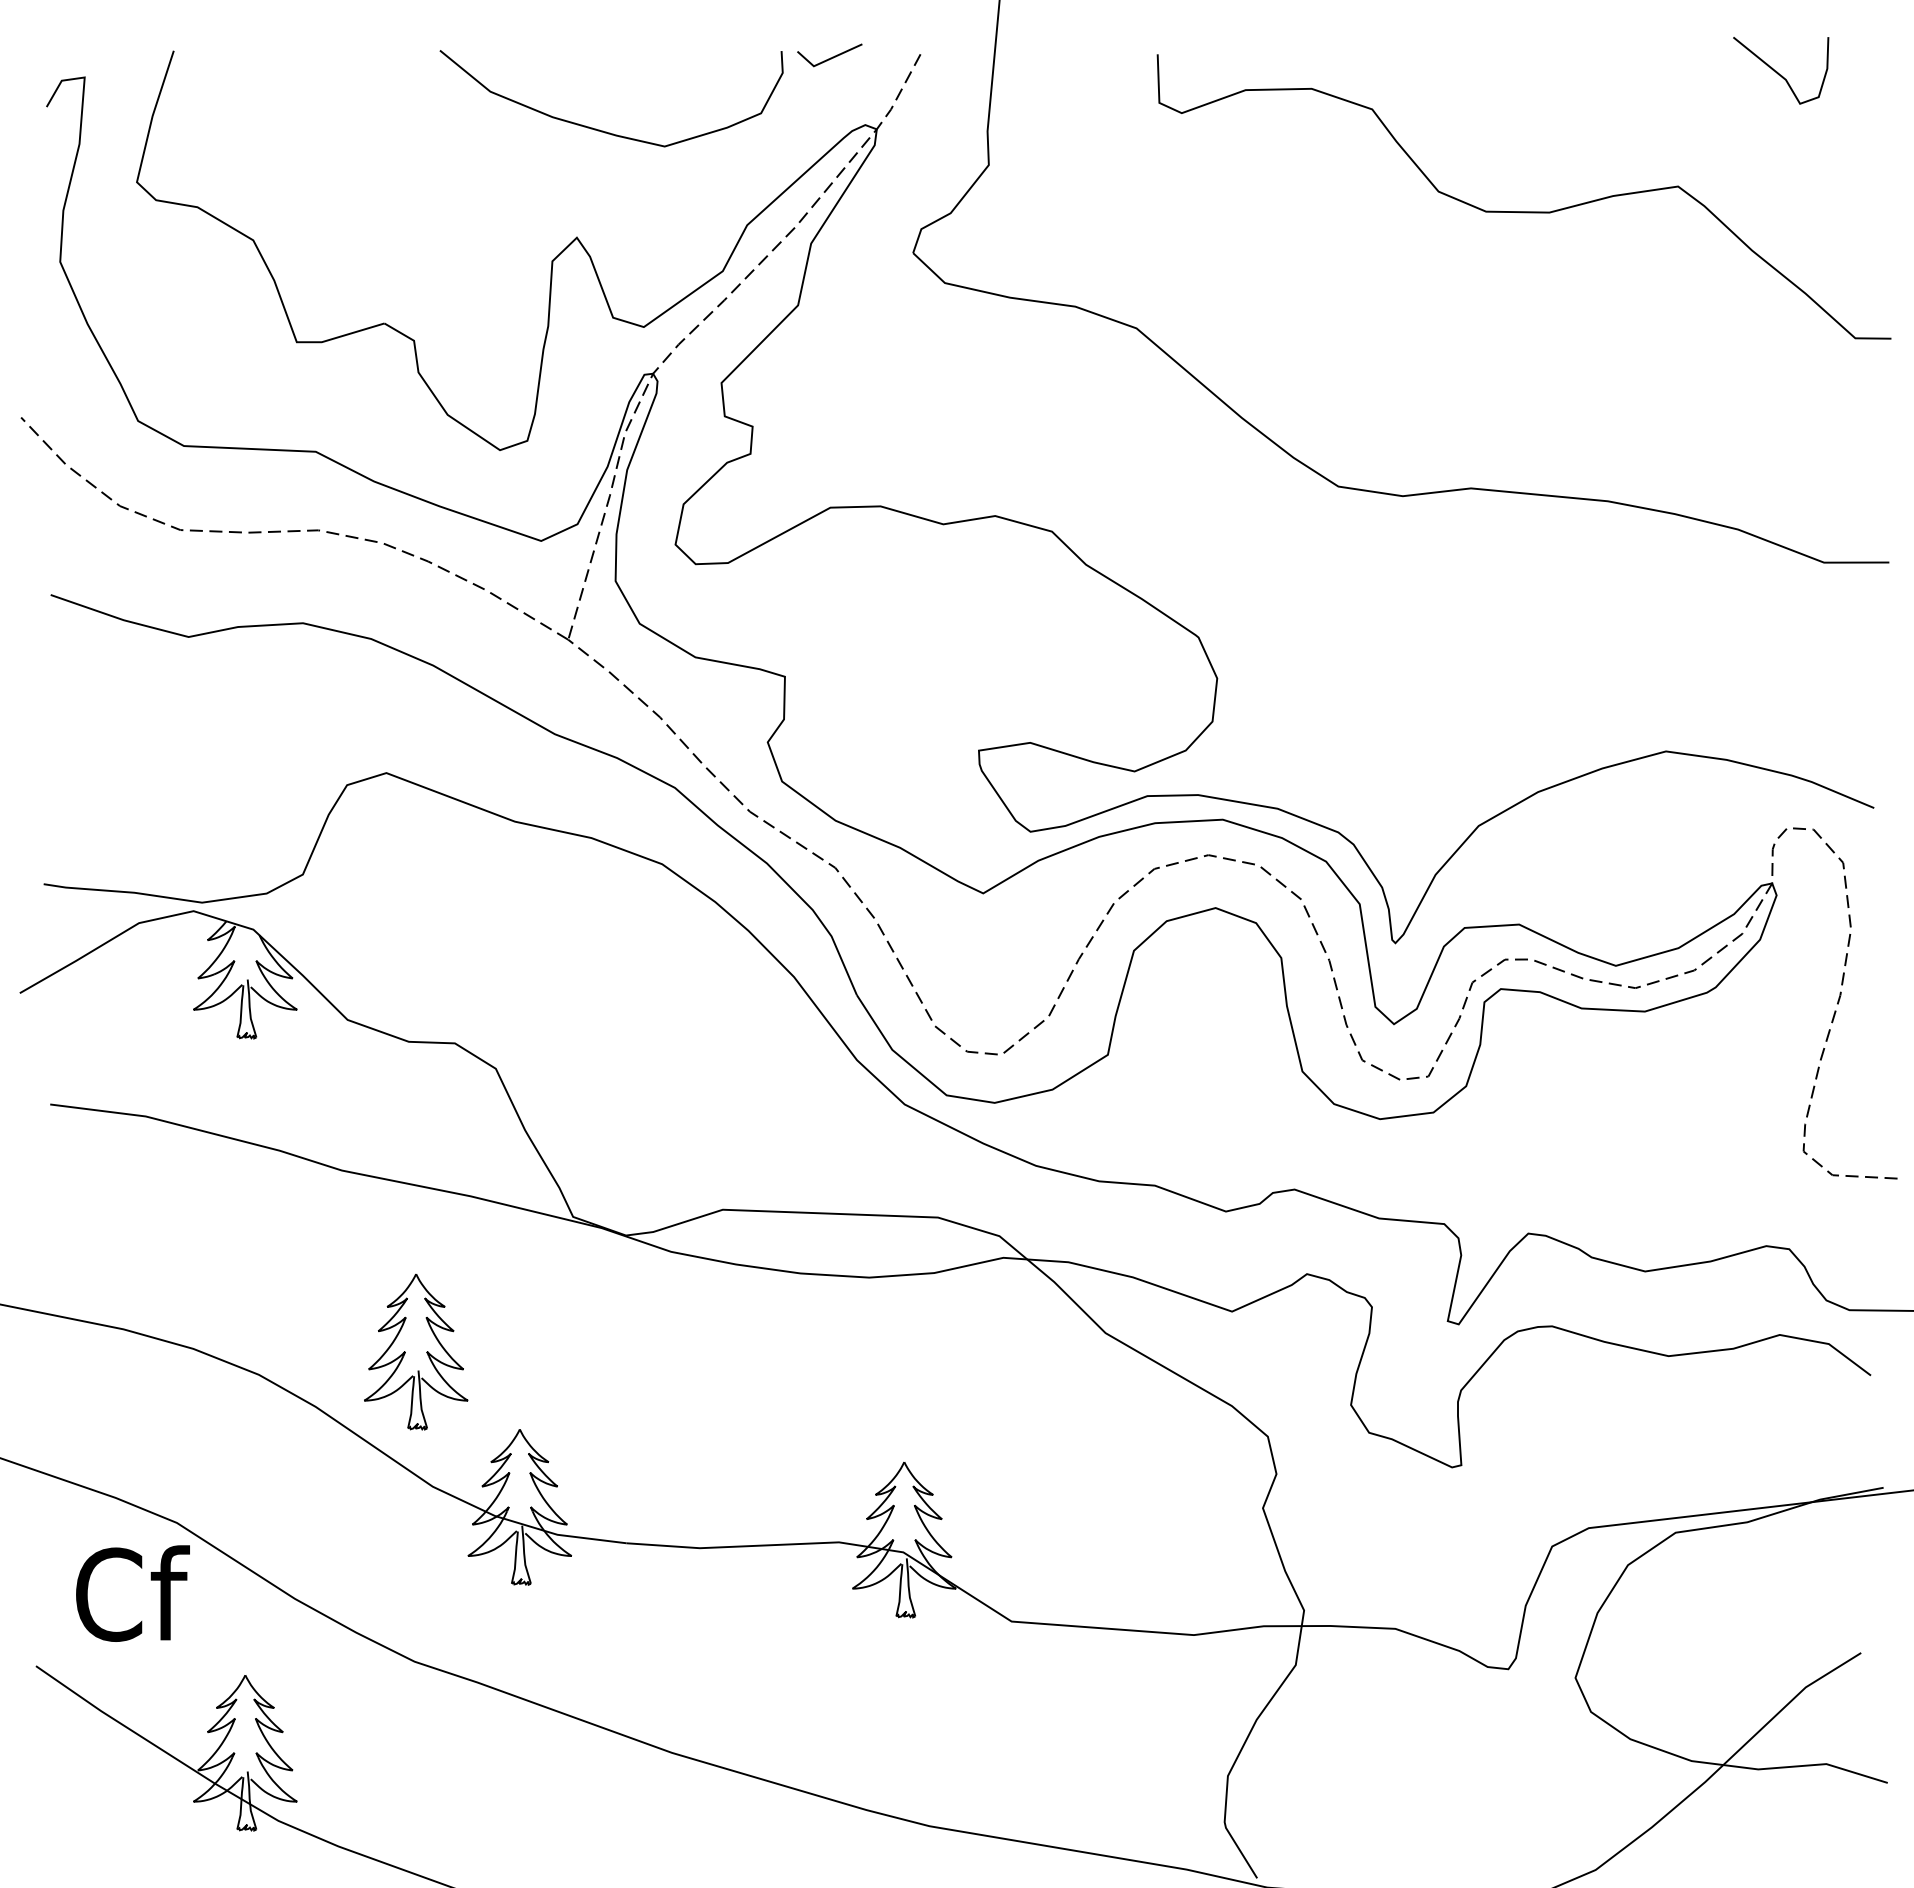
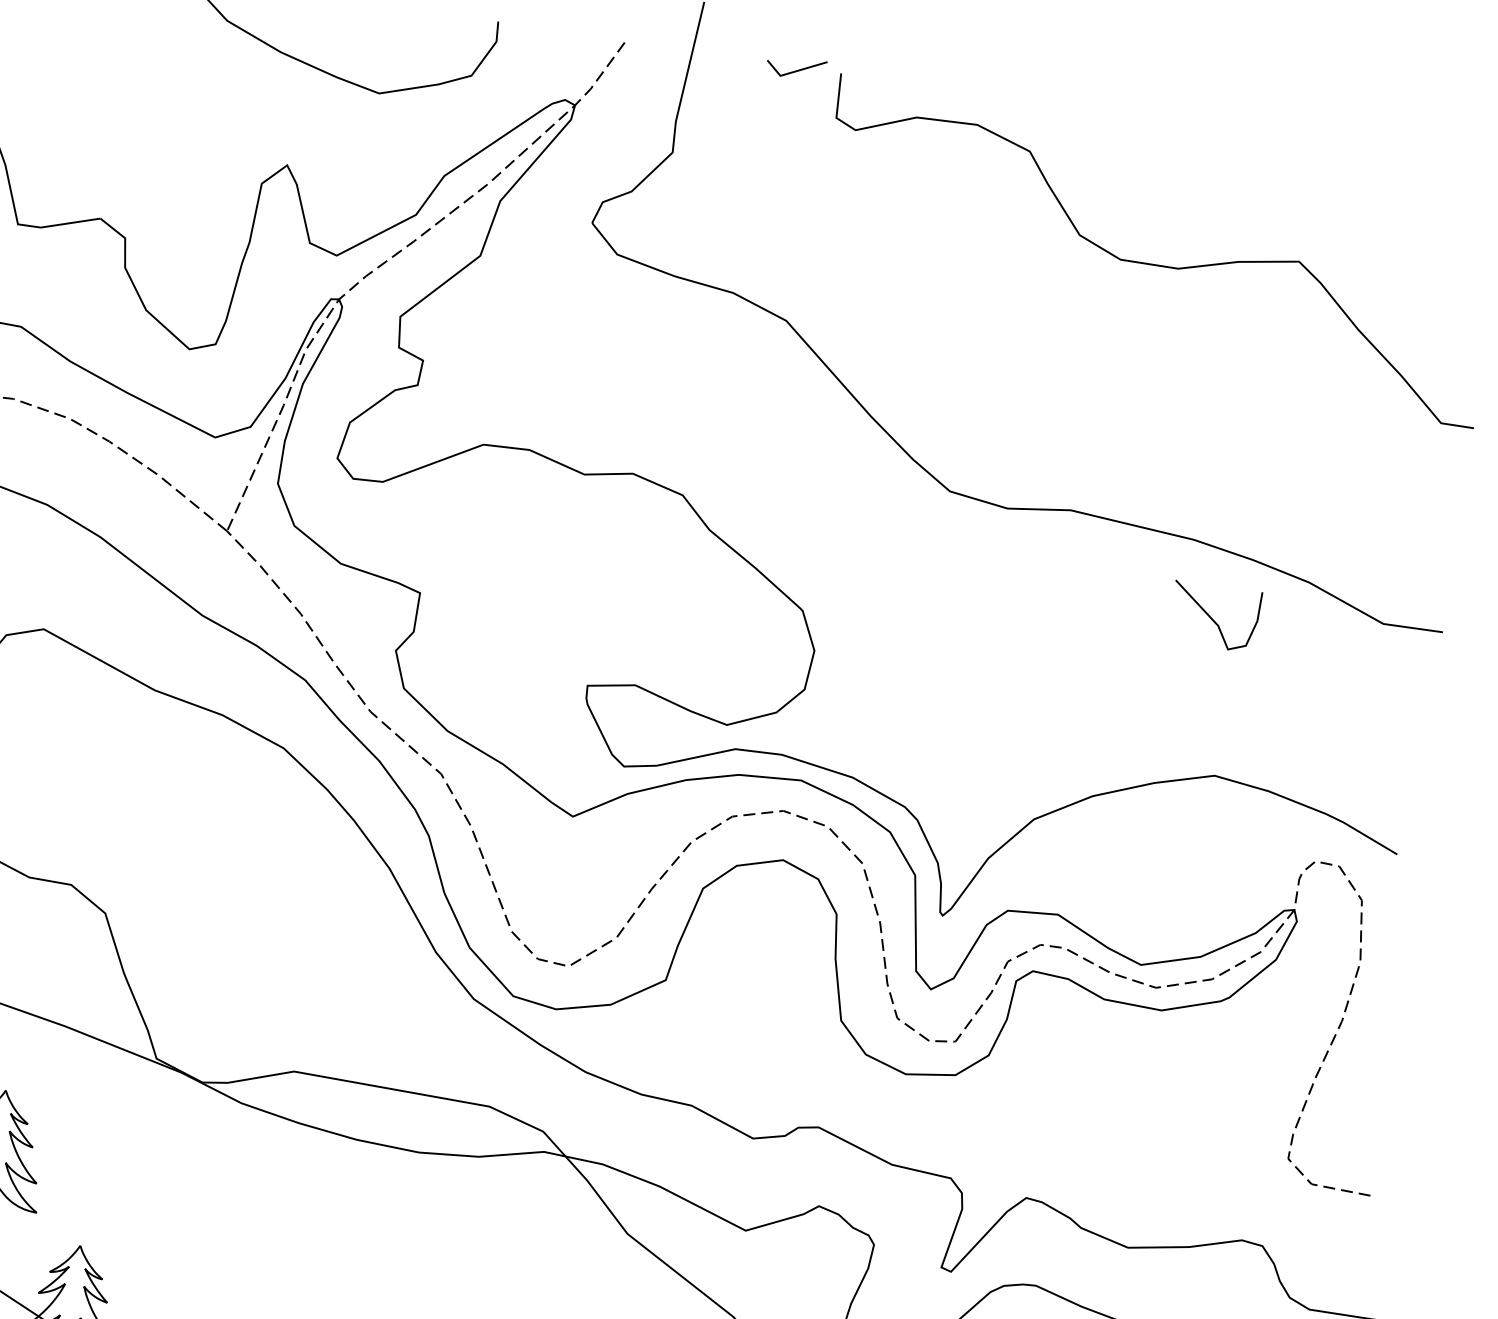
line: (830, 57) -> (796, 70), moved
curve: (1778, 72) -> (1212, 618), moved

